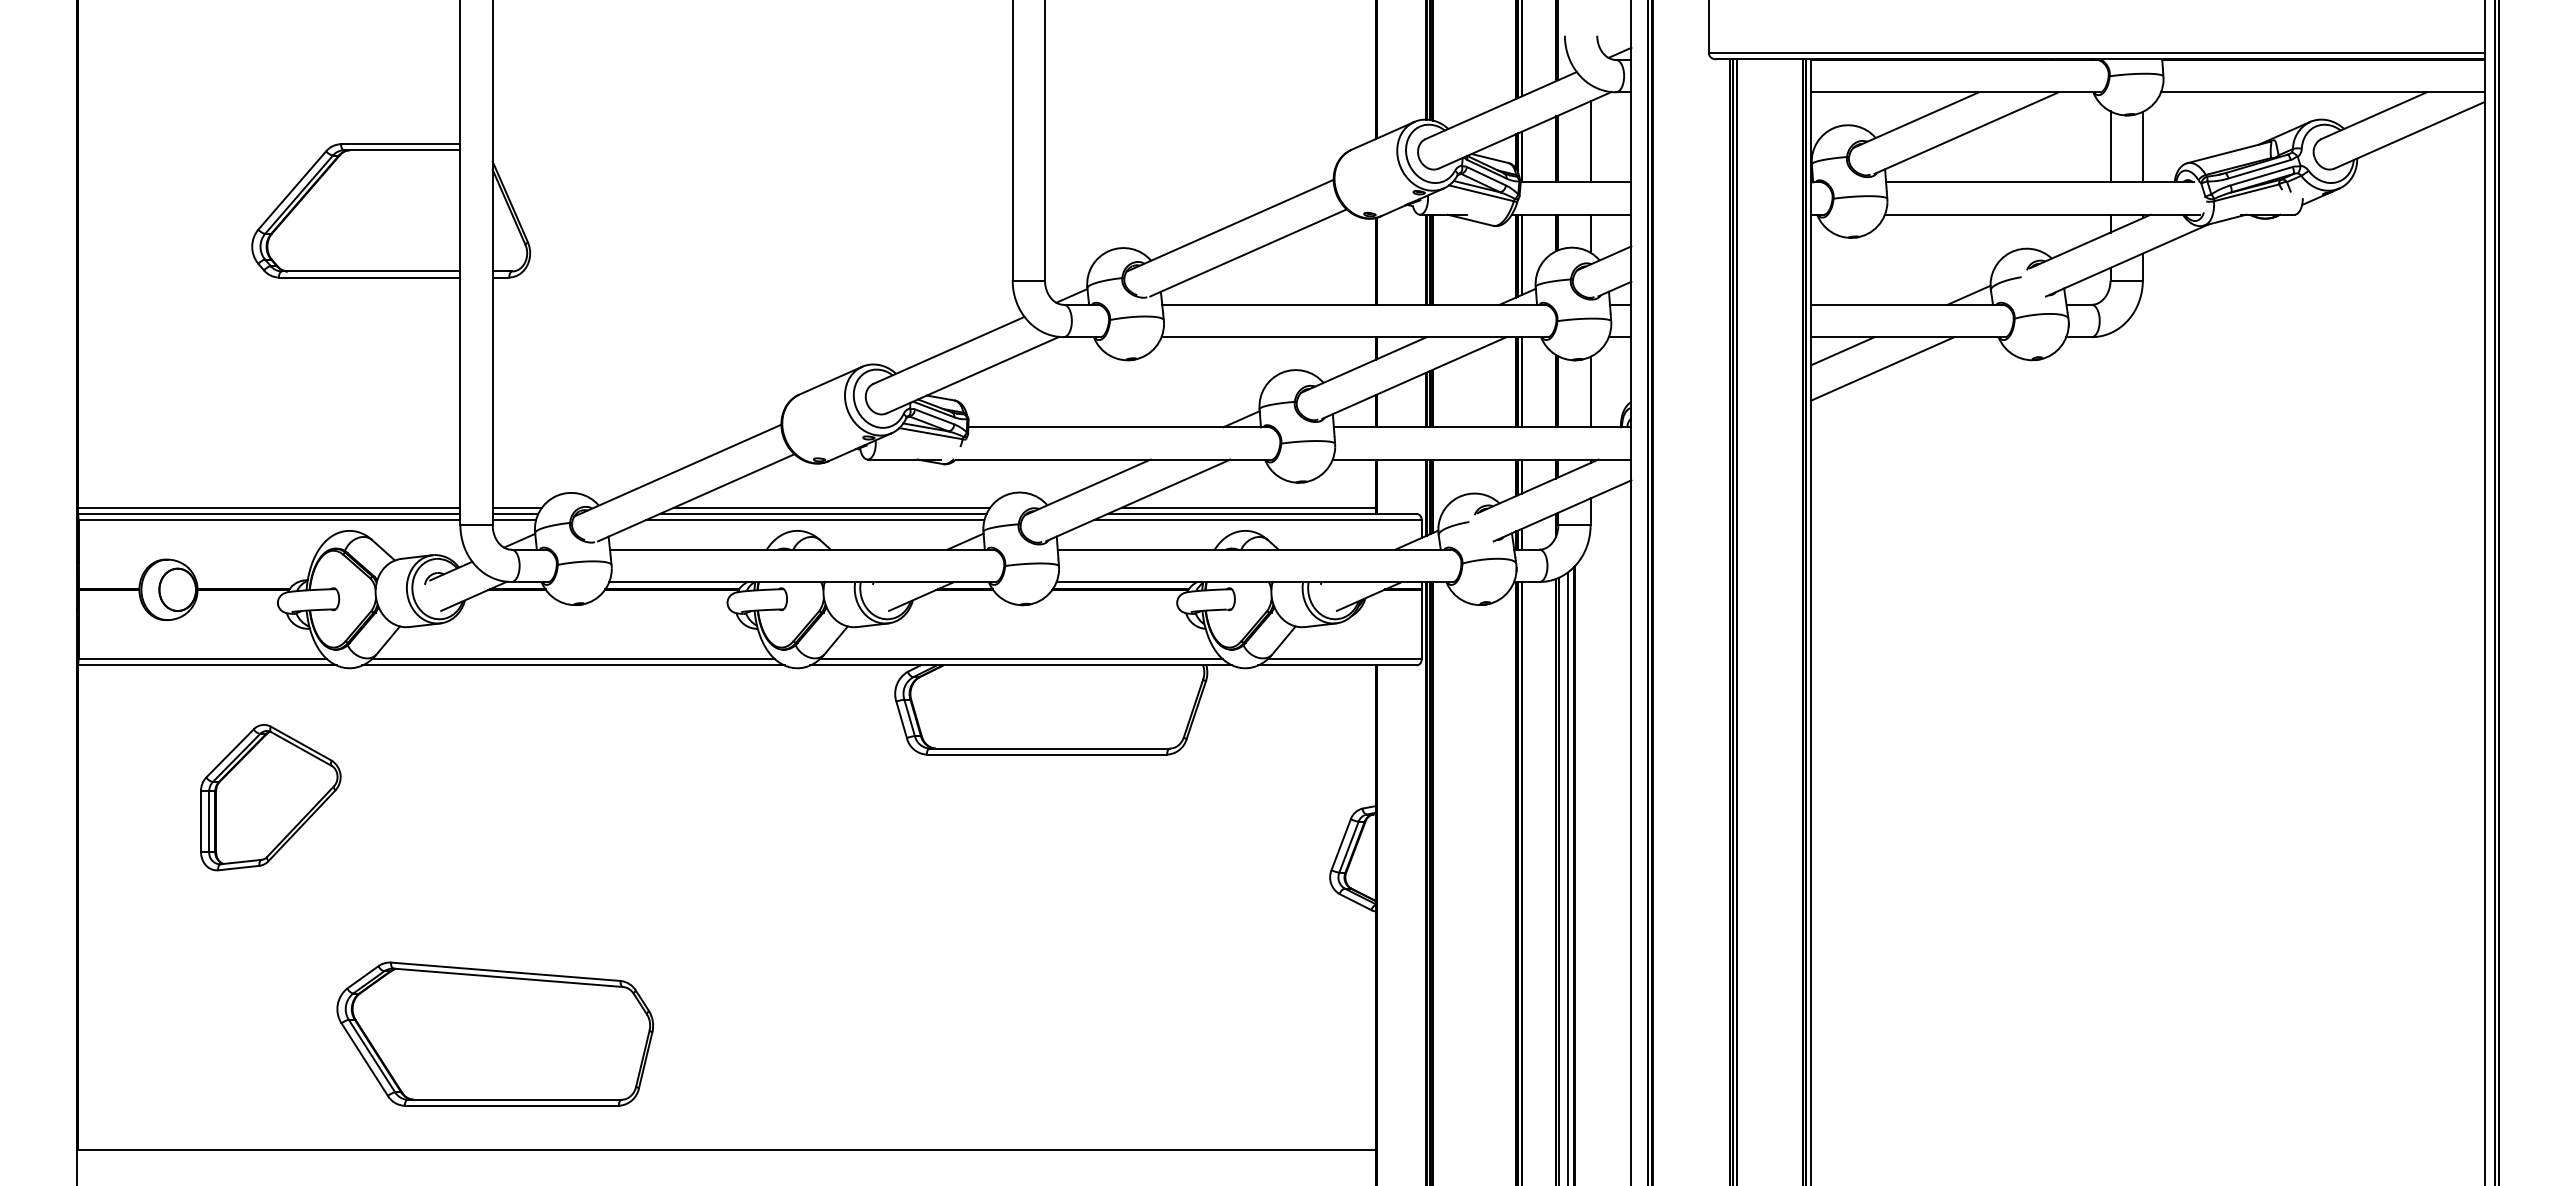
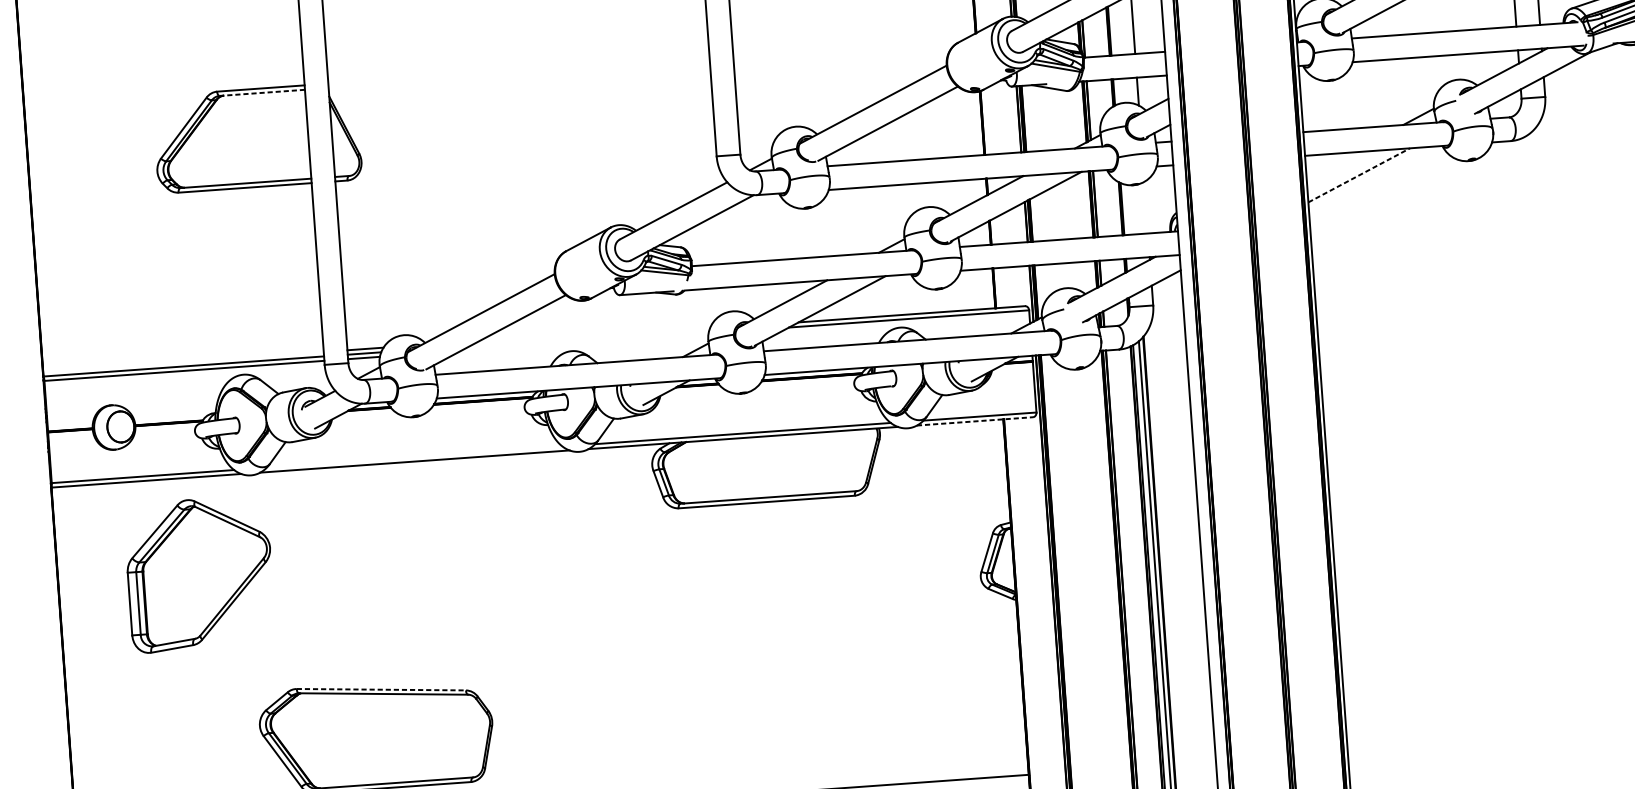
line: (401, 150) -> (261, 93), solid -> dashed
line: (1842, 351) -> (1328, 164), removed
line: (1883, 368) -> (1359, 175), solid -> dashed
line: (1590, 391) -> (1146, 207), removed
line: (268, 507) -> (183, 361), removed
line: (831, 507) -> (595, 332), removed
line: (1248, 507) -> (901, 310), removed
line: (823, 513) -> (590, 337), removed
line: (815, 519) -> (584, 341), removed
line: (573, 659) -> (414, 457), removed
line: (1337, 665) -> (975, 421), solid -> dashed
part: (270, 797) -> (199, 574), size x1.4
line: (506, 971) -> (381, 689), solid -> dashed

